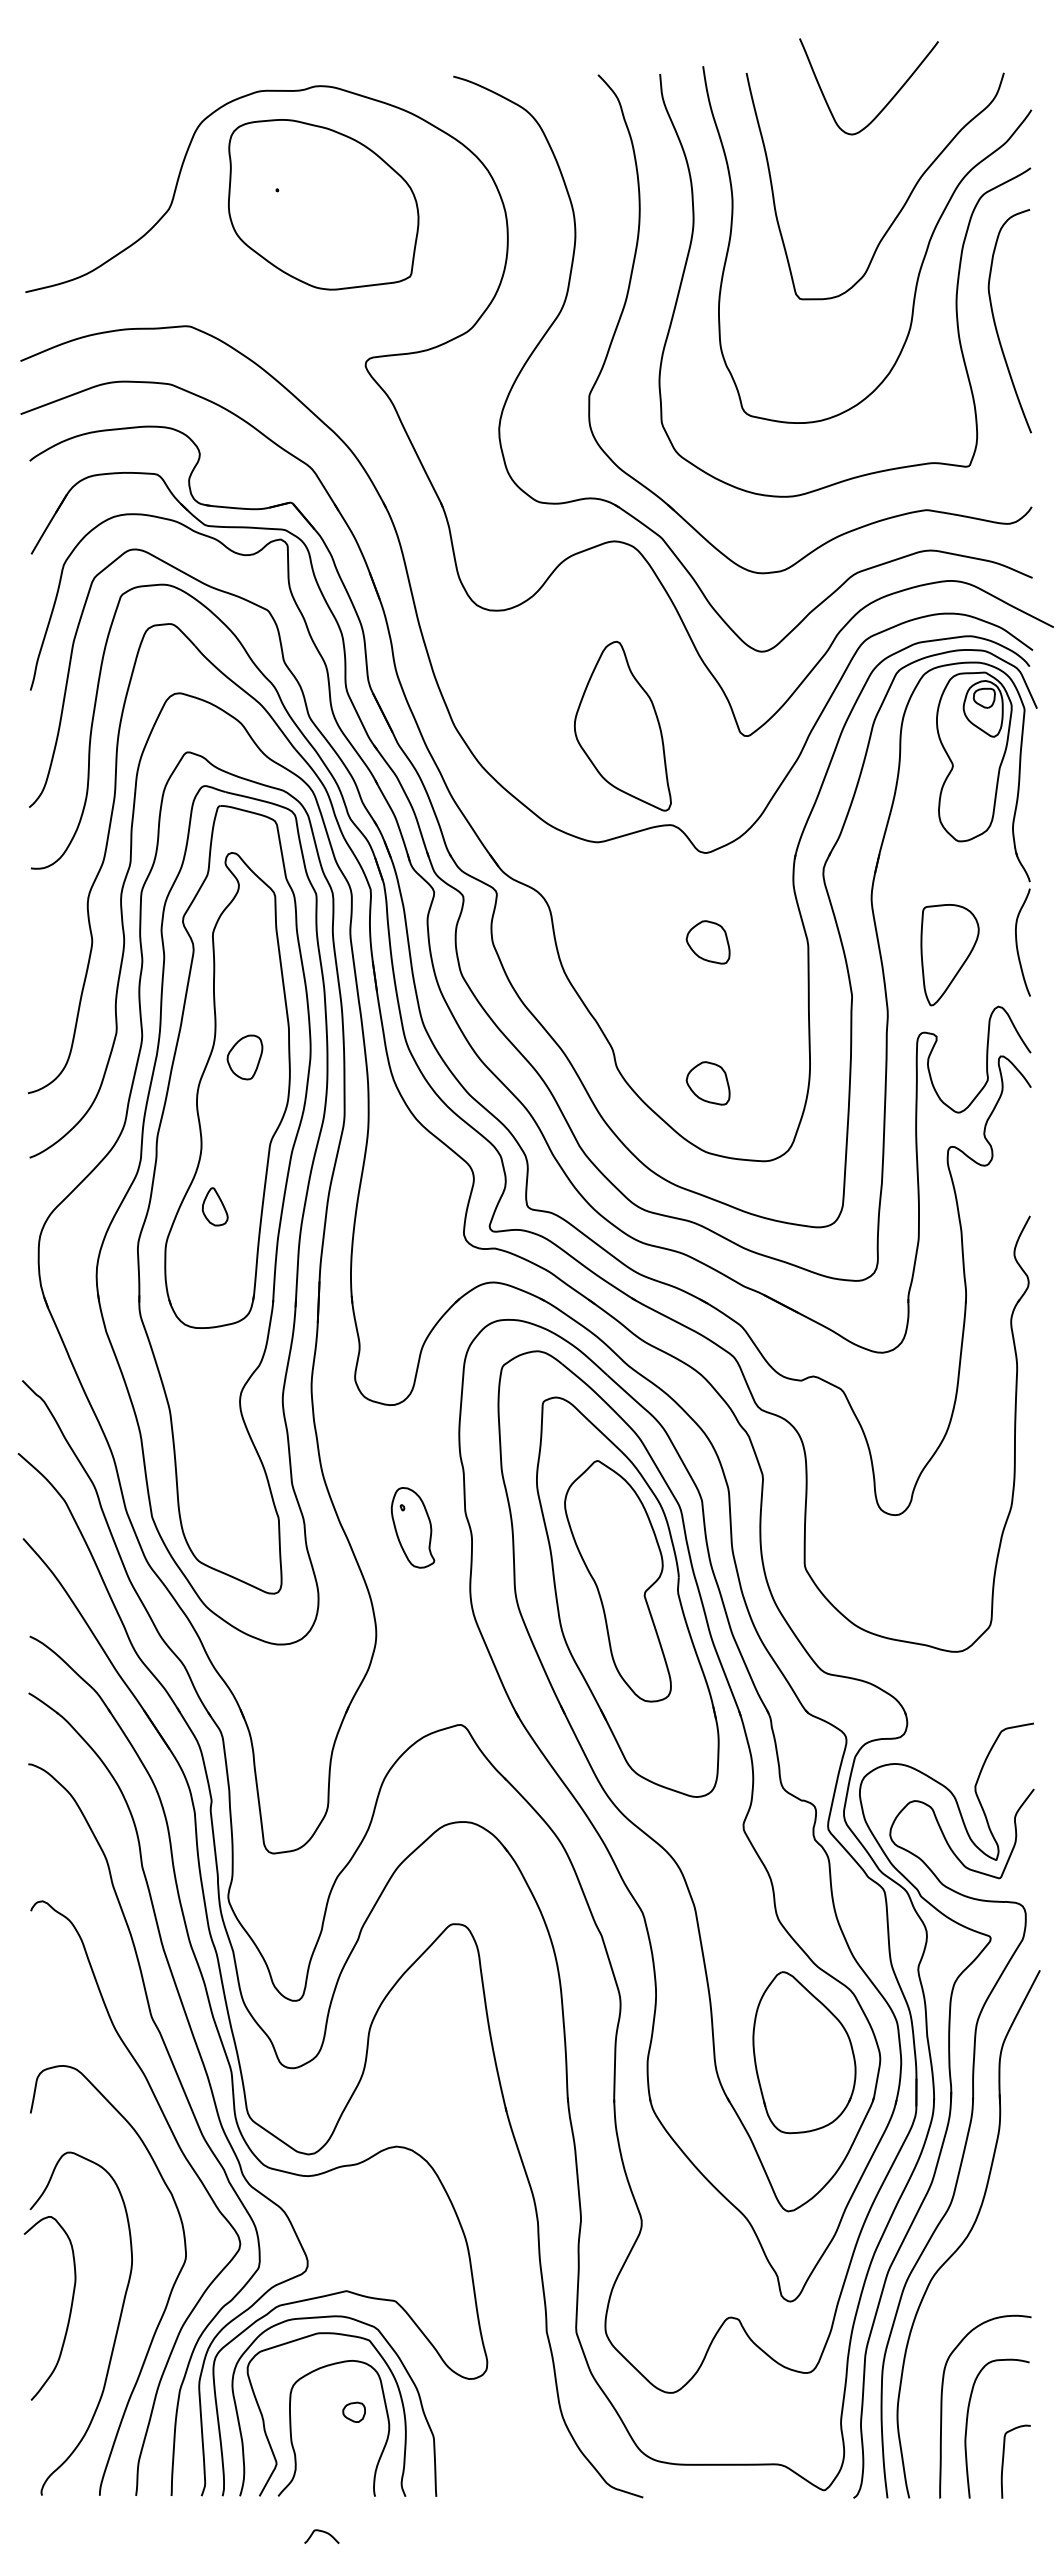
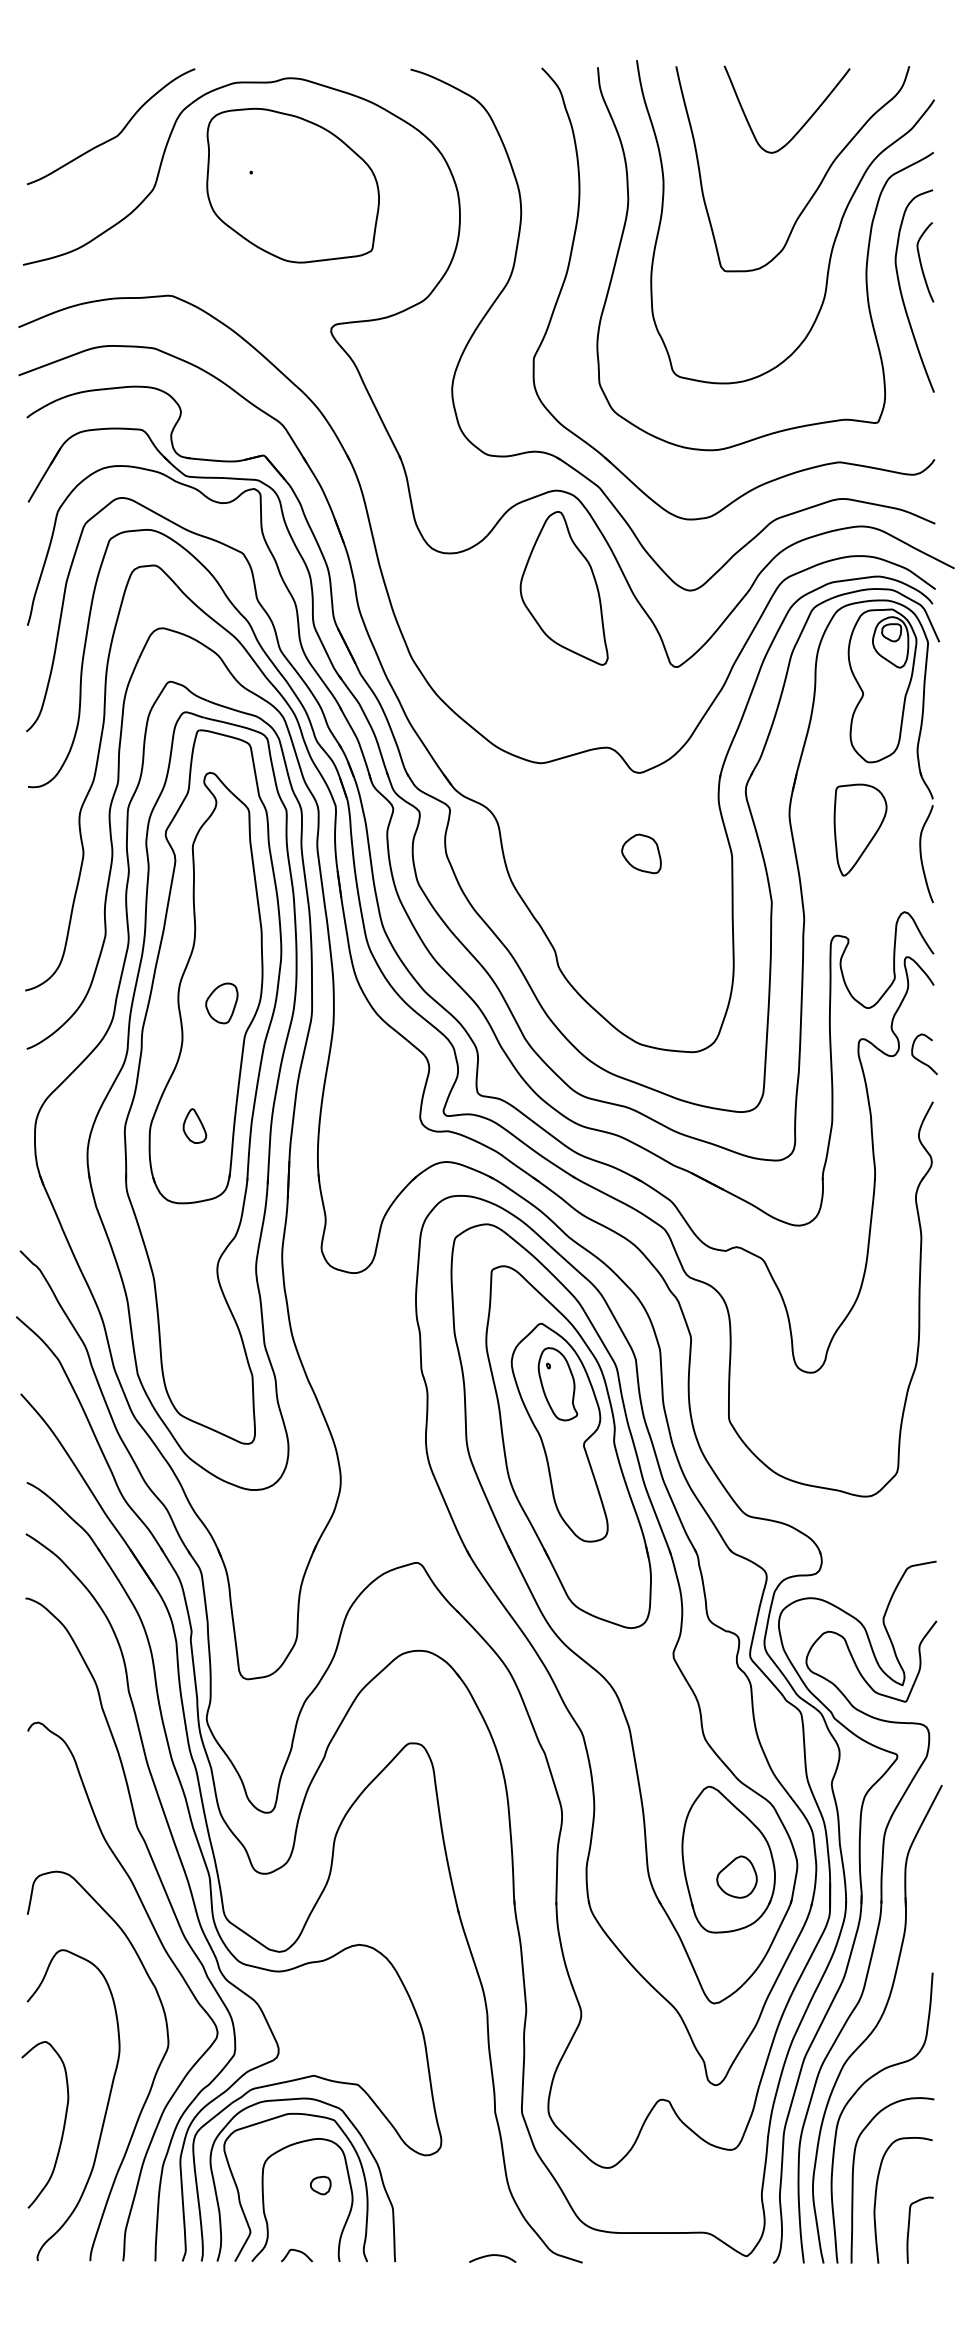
curve: (887, 102) -> (803, 123), moved
curve: (130, 147) -> (118, 133), added
curve: (1017, 289) -> (921, 262), added
part: (622, 725) -> (563, 587), moved
part: (949, 955) -> (860, 830), moved
part: (244, 1057) -> (221, 1003), moved
part: (707, 1083) -> (640, 981), removed
curve: (1016, 1170) -> (920, 1060), added
part: (214, 1206) -> (194, 1125), moved
part: (412, 1527) -> (557, 1383), moved
part: (813, 2071) -> (736, 1876), added
curve: (69, 2311) -> (62, 2127), moved
curve: (941, 2315) -> (852, 2097), added
curve: (543, 2490) -> (492, 2256), added
curve: (322, 2532) -> (297, 2251), moved

